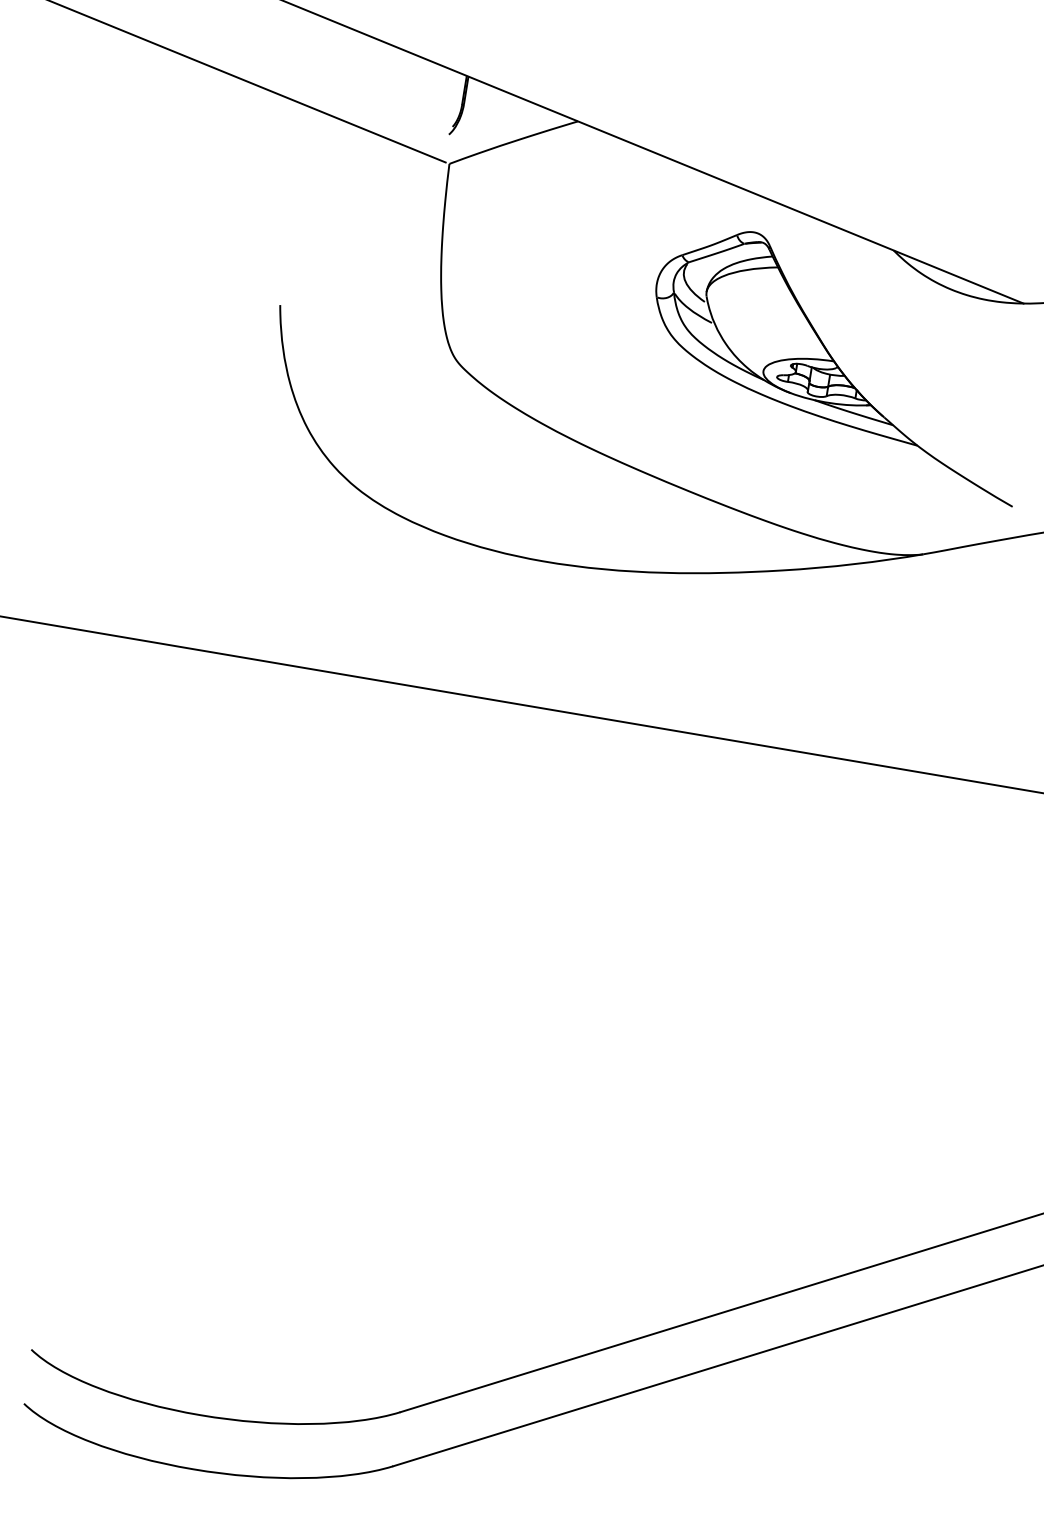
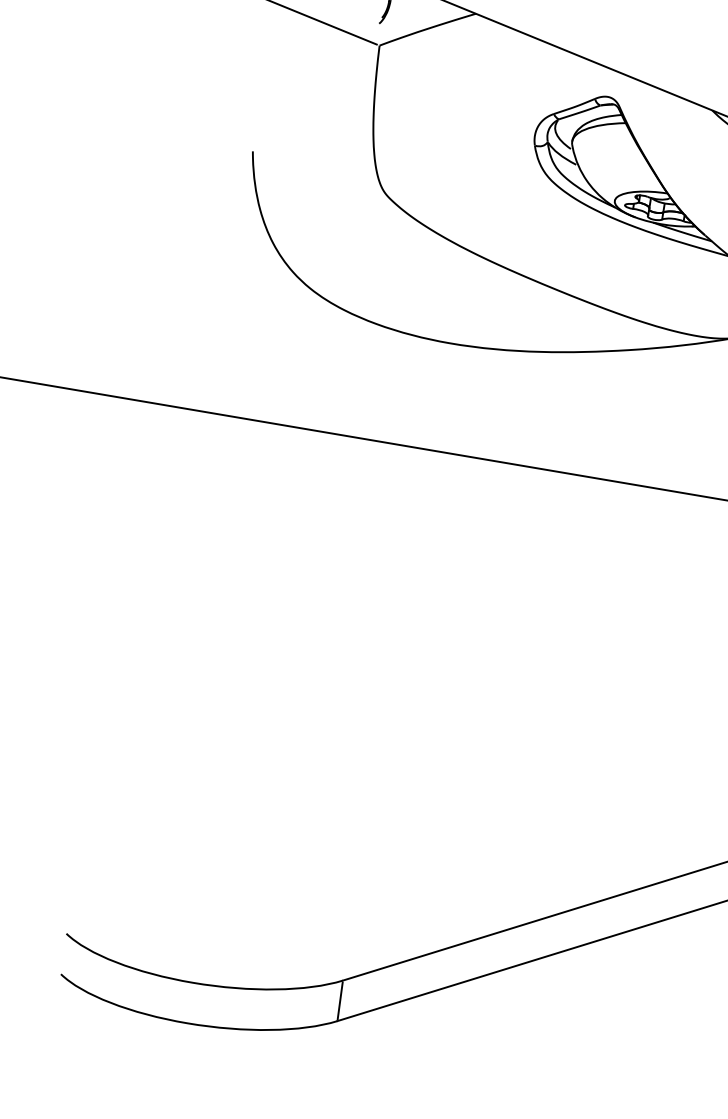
line: (396, 1438) -> (339, 1000), added

